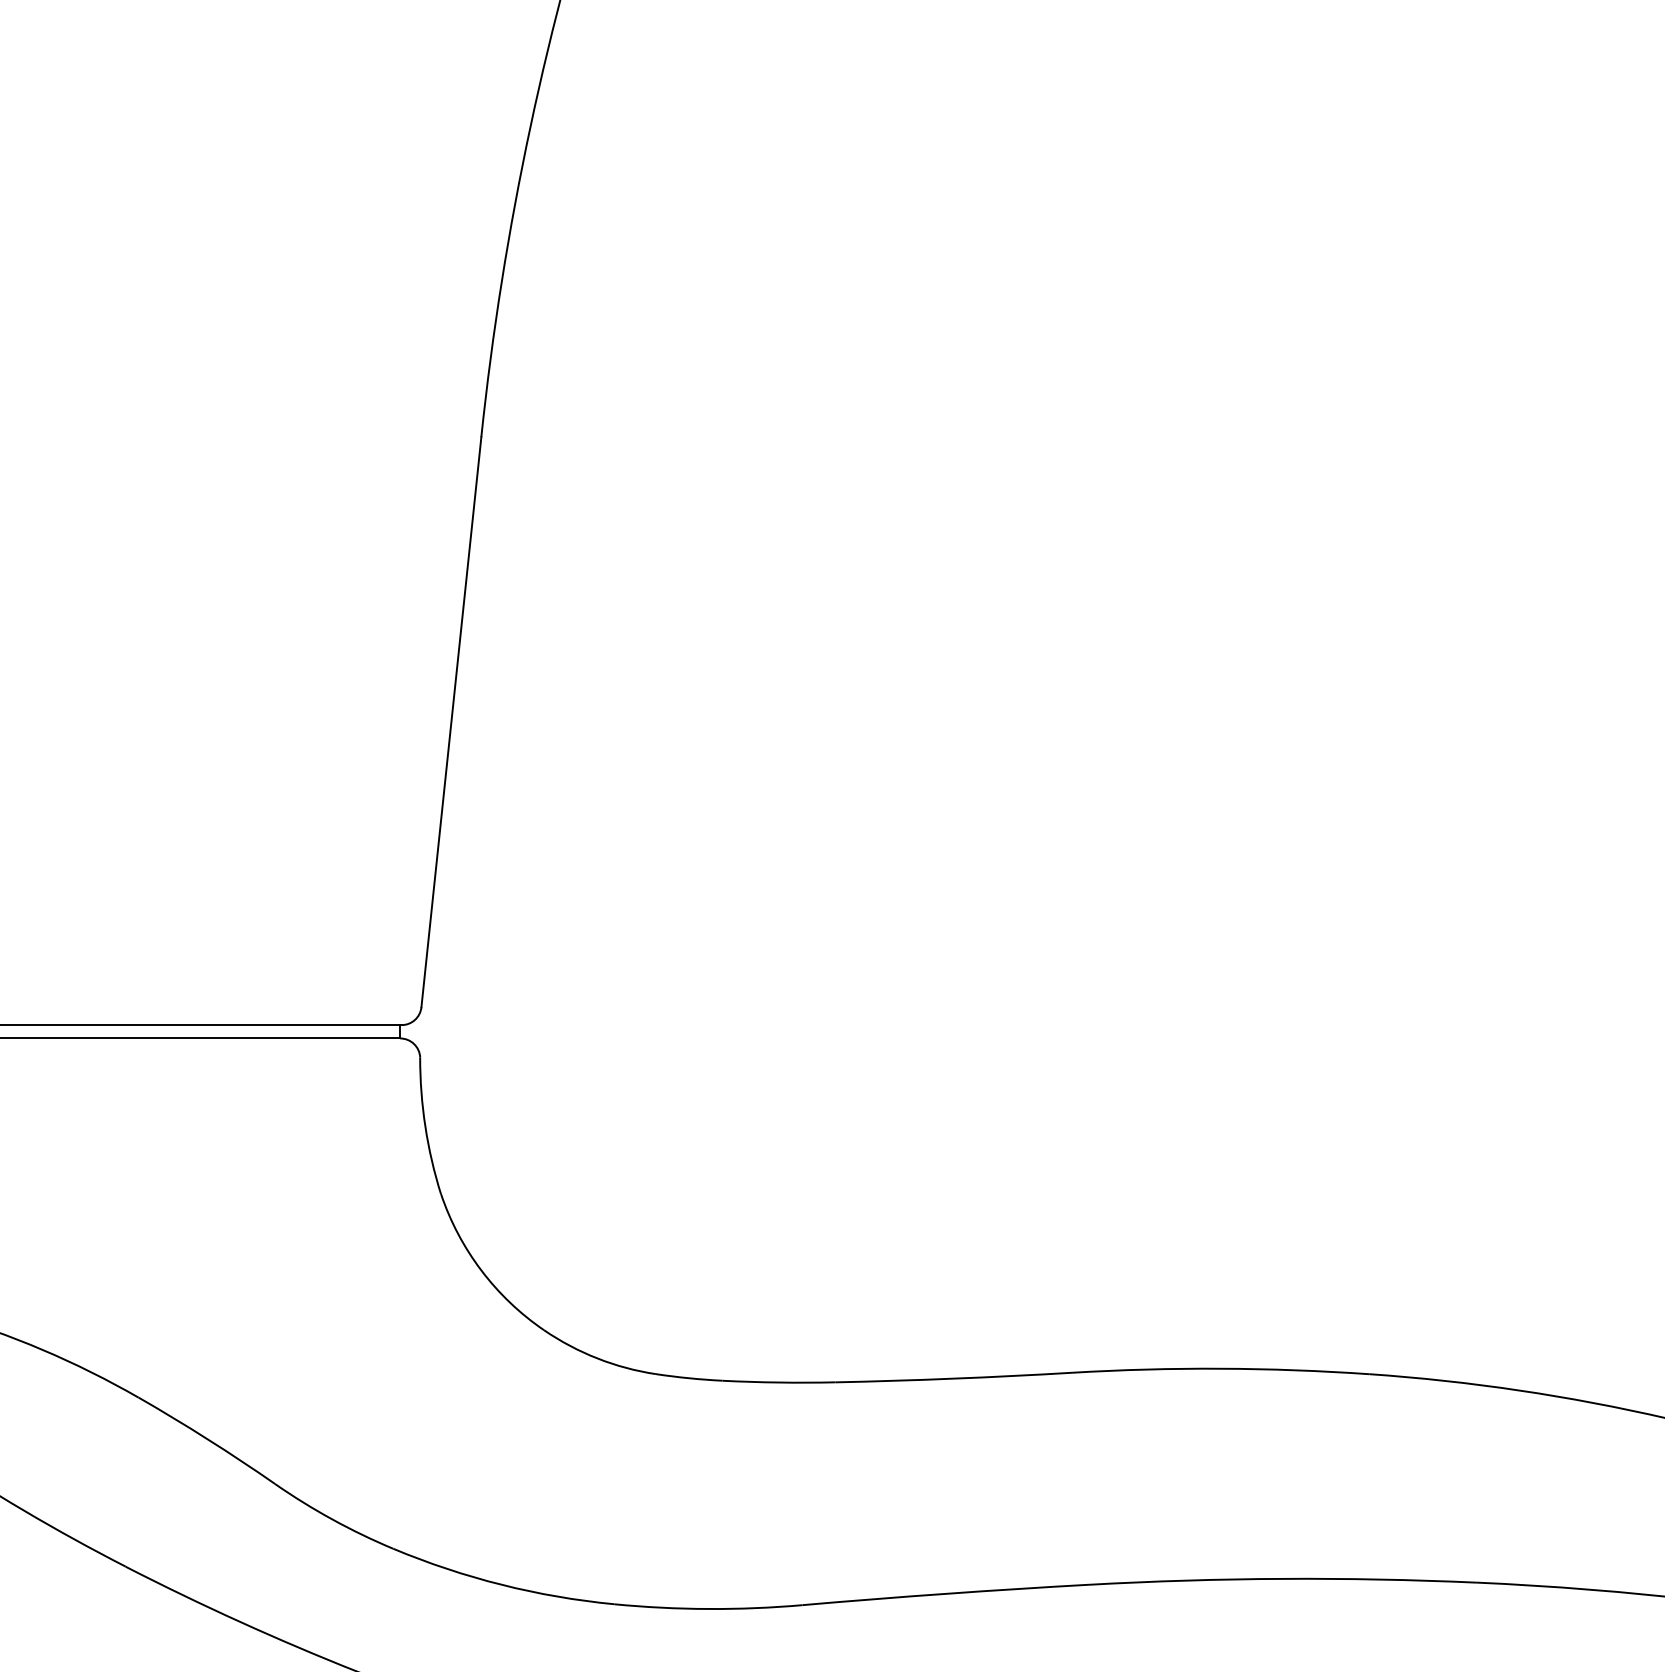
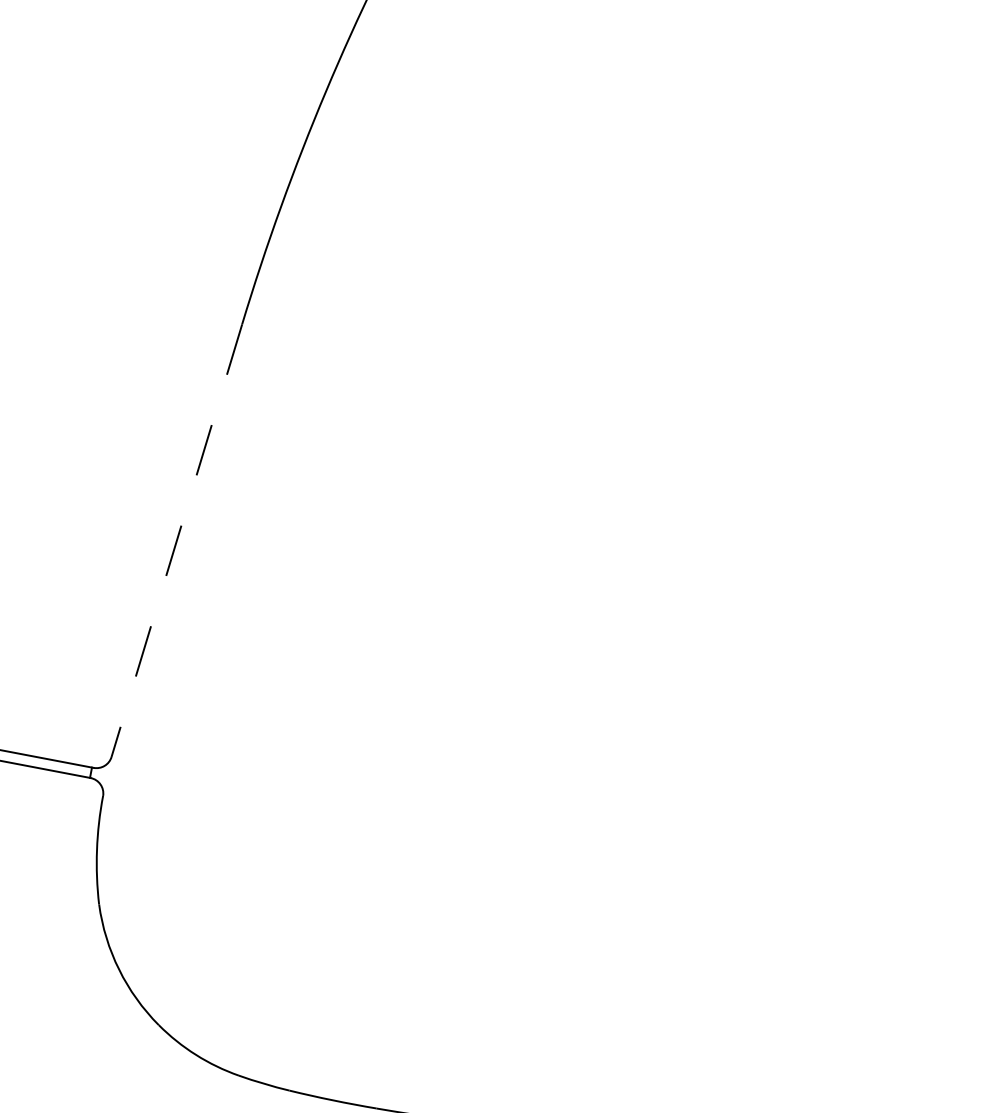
line: (451, 722) -> (176, 540), solid -> dashed

